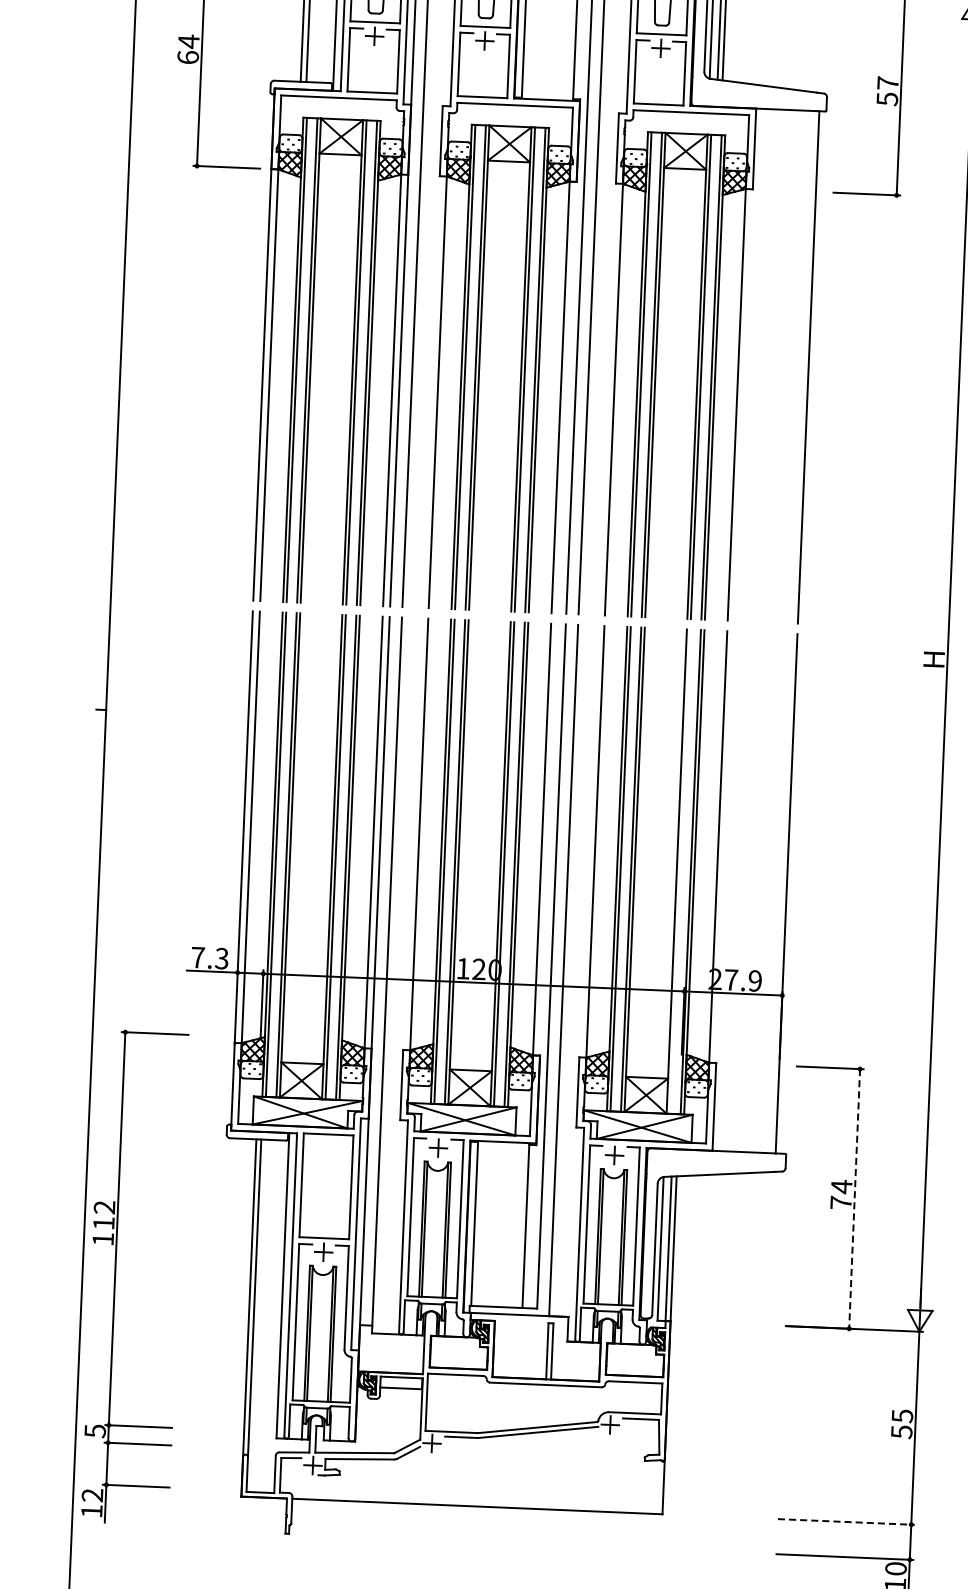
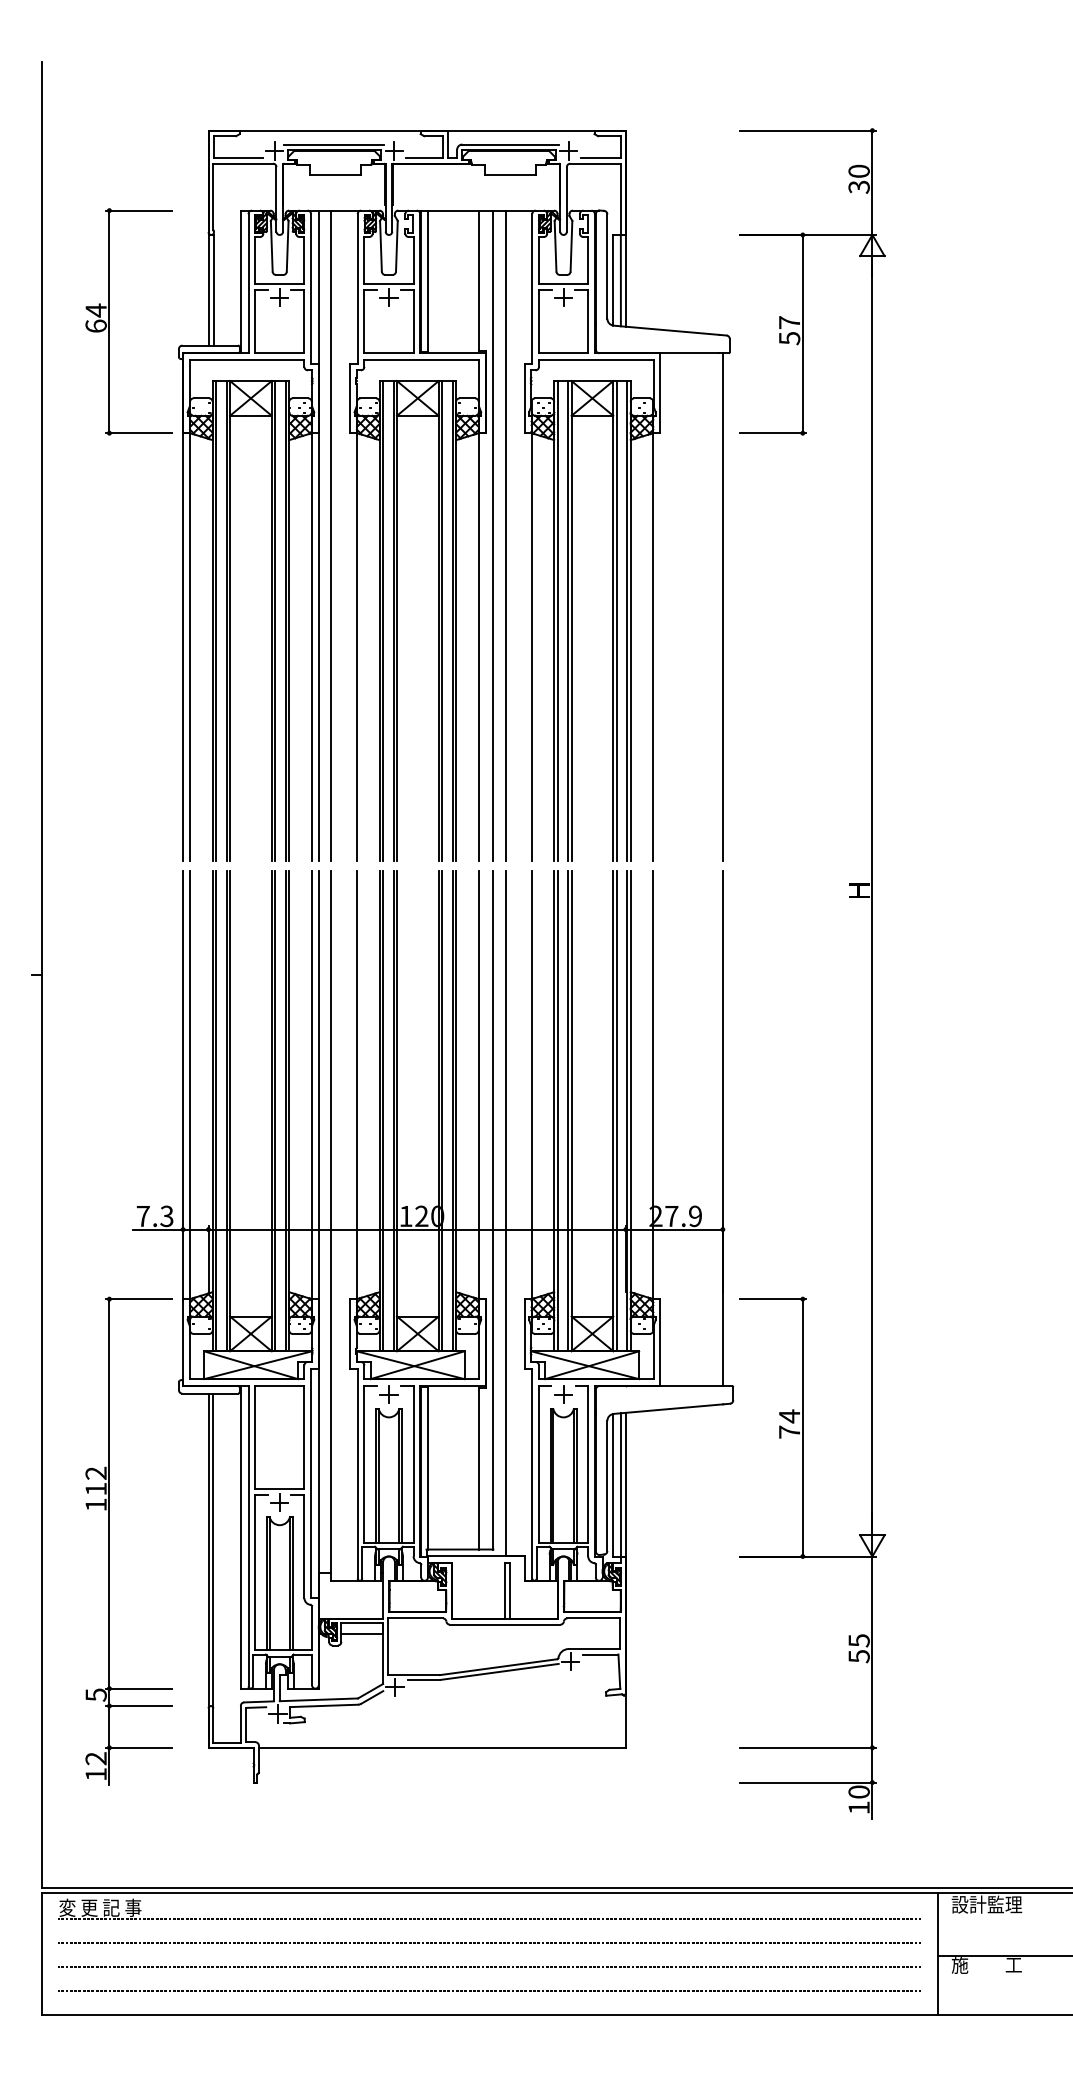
line: (679, 871) -> (616, 1111), added
line: (854, 1198) -> (802, 1427), dashed -> solid
part: (115, 1275) -> (109, 1540), moved
line: (846, 1521) -> (808, 1747), dashed -> solid

